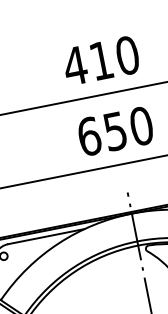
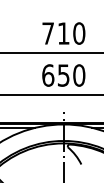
text: (74, 66) -> (47, 33), 410 -> 710

